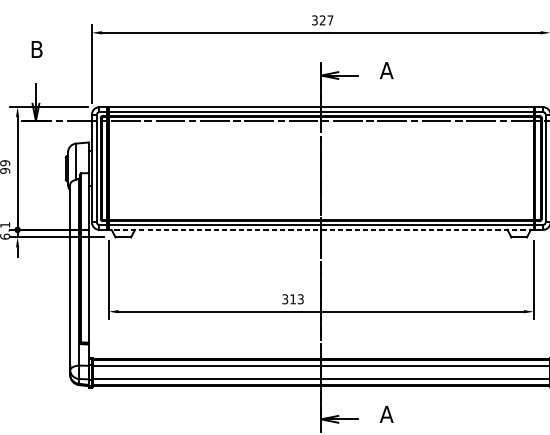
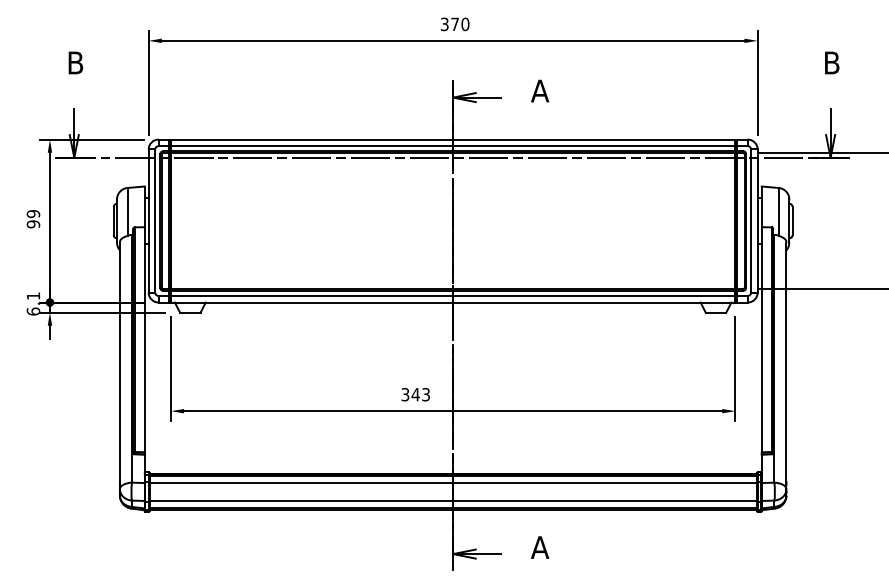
text: (326, 20) -> (460, 24), 327 -> 370
line: (320, 229) -> (452, 302), dashed -> solid
text: (292, 299) -> (415, 394), 313 -> 343

